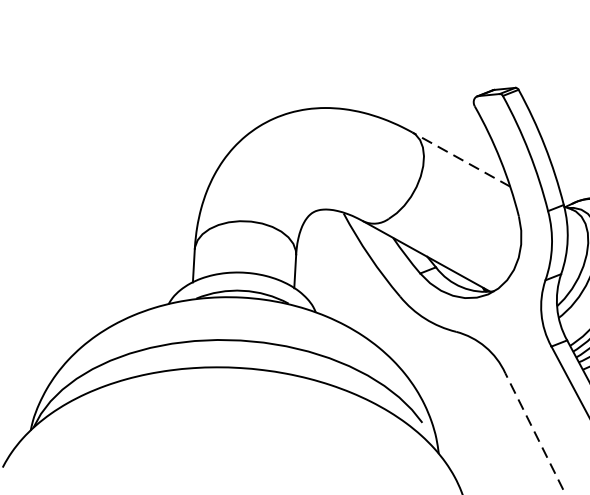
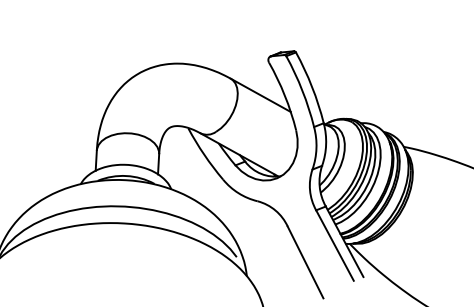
line: (460, 159) -> (260, 95), dashed -> solid
line: (534, 431) -> (305, 262), dashed -> solid

